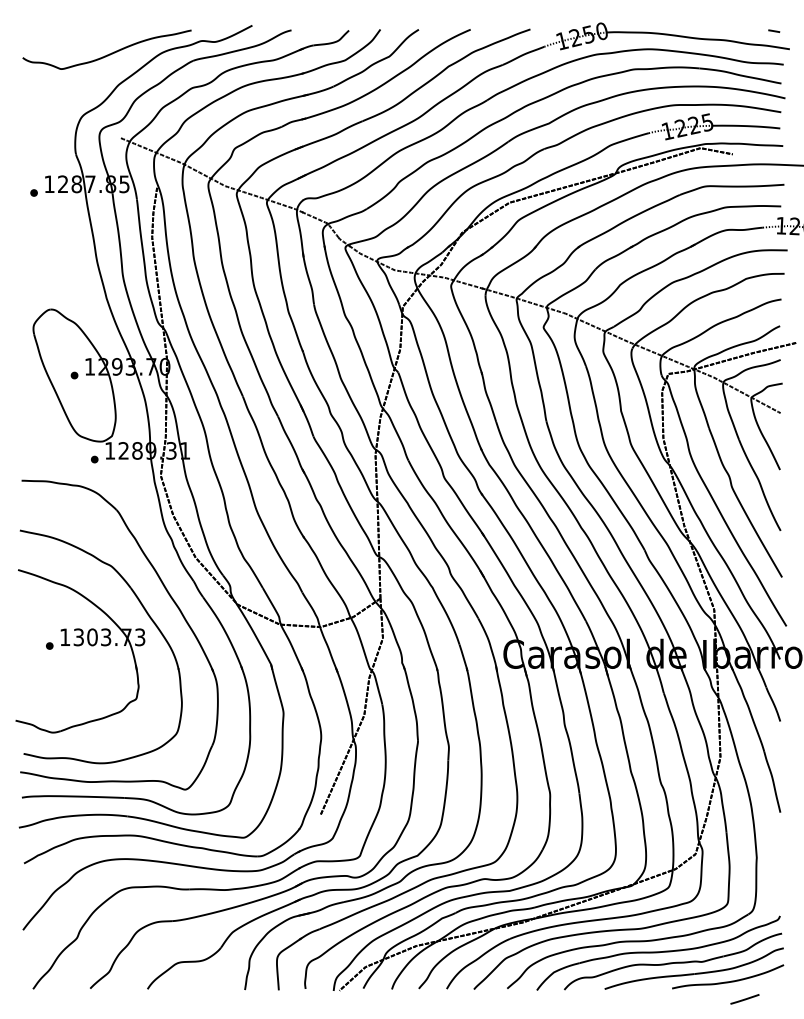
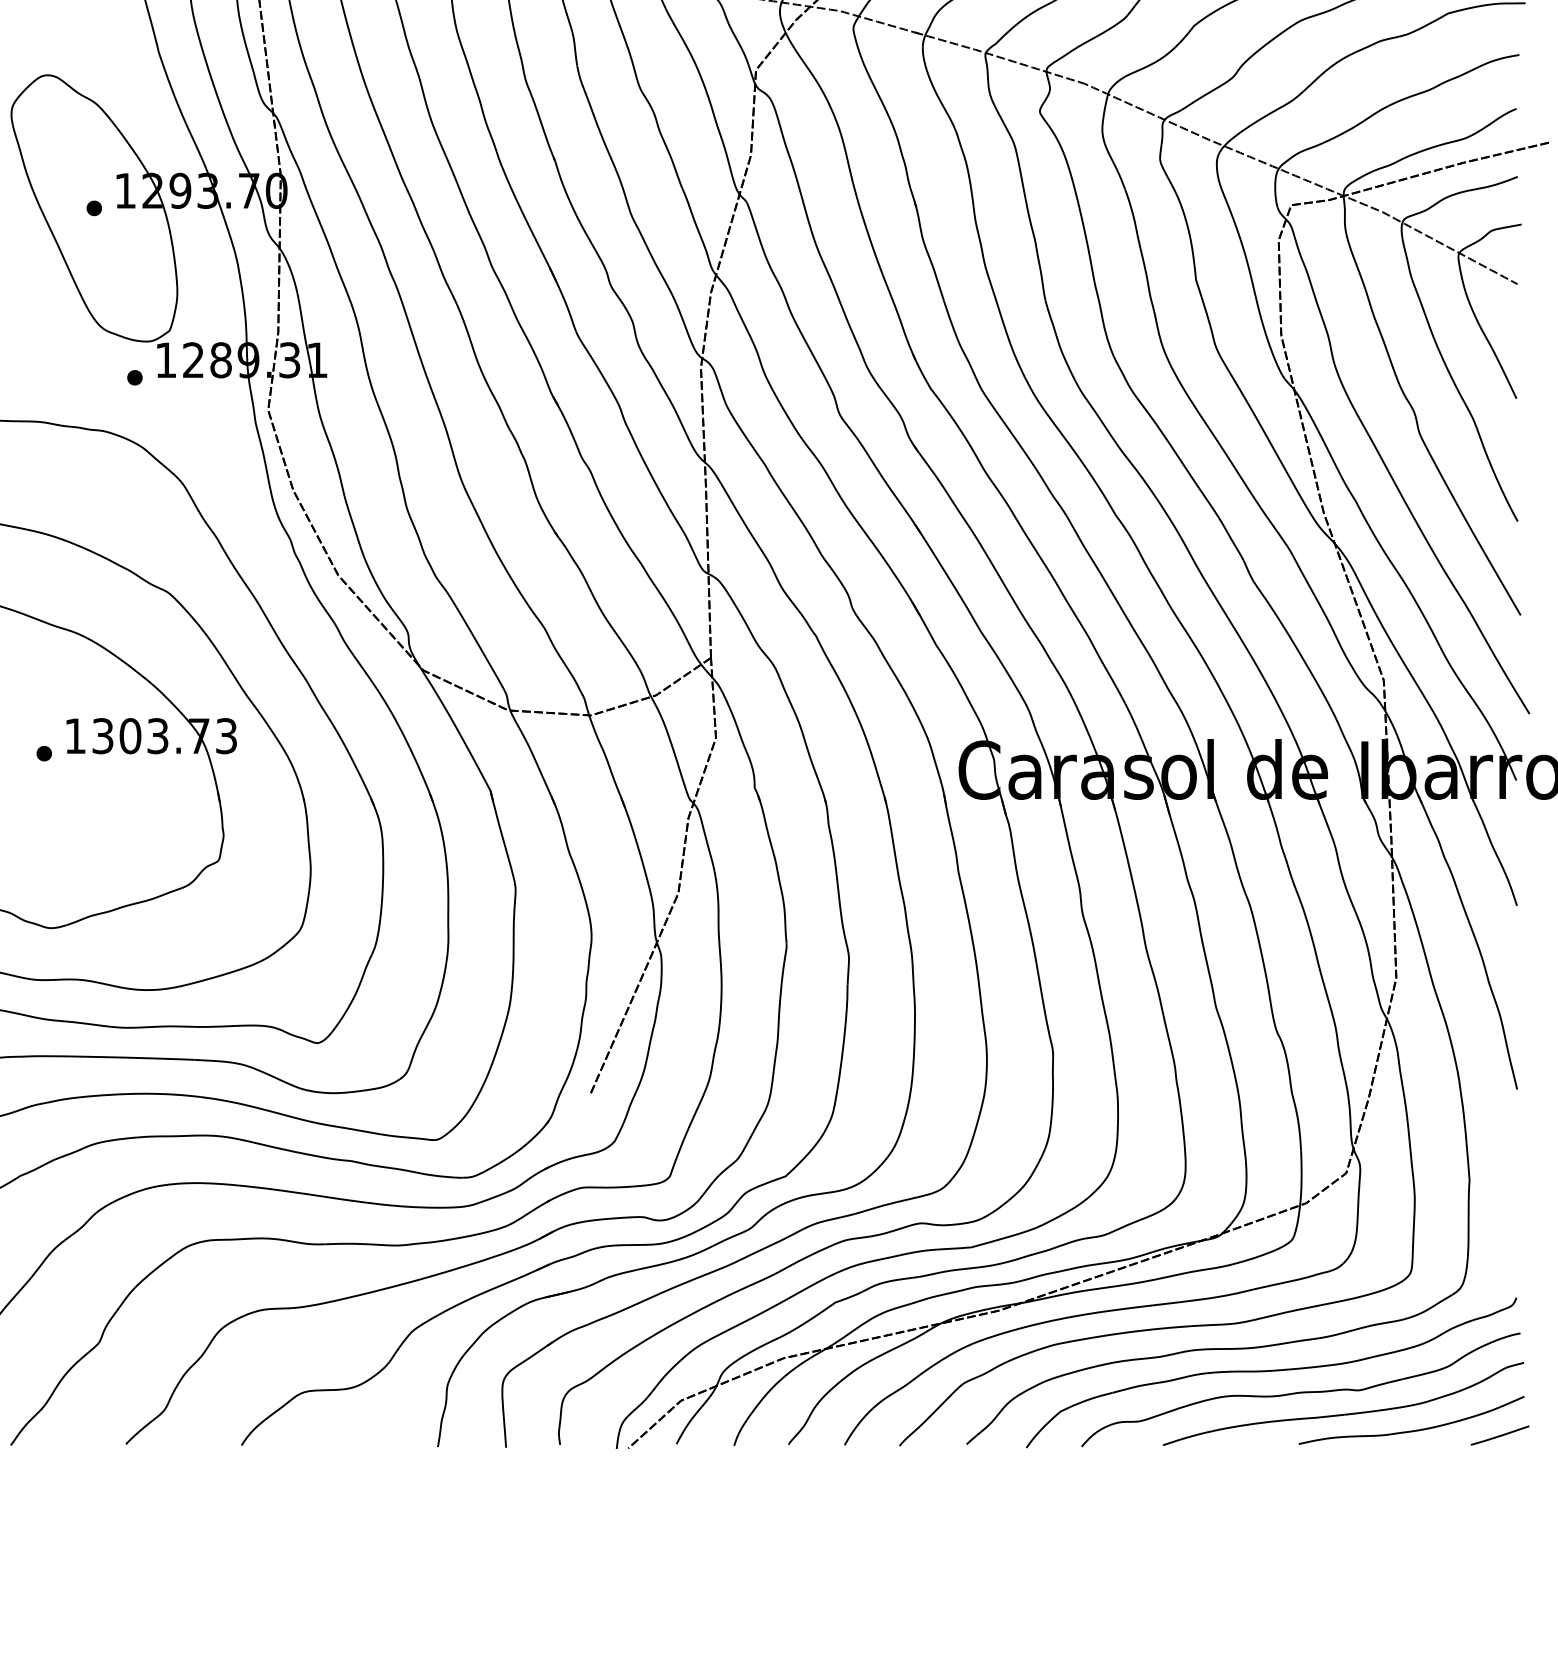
line: (744, 999) -> (1499, 1435), moved

